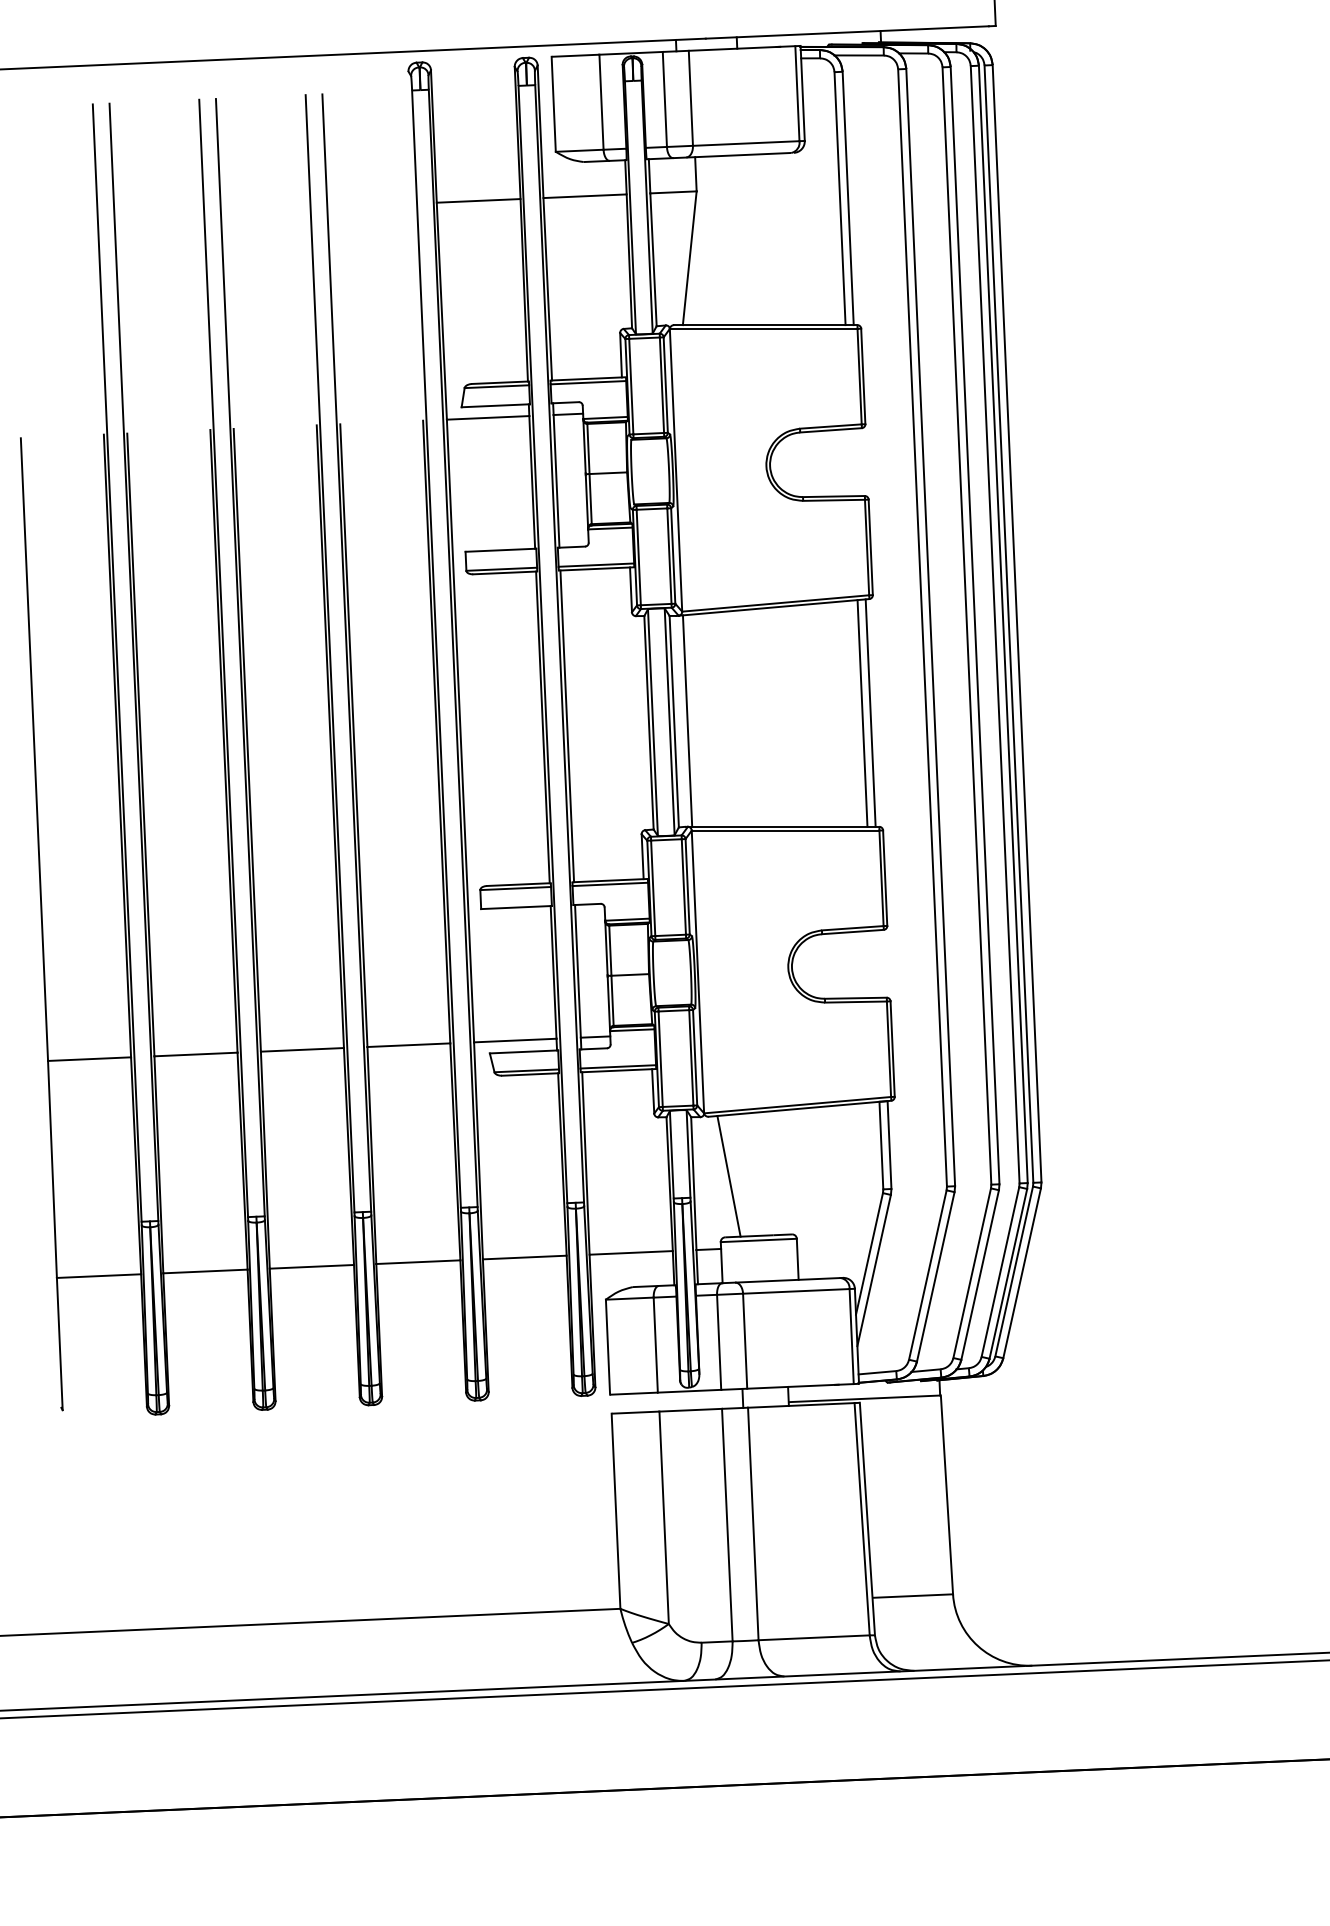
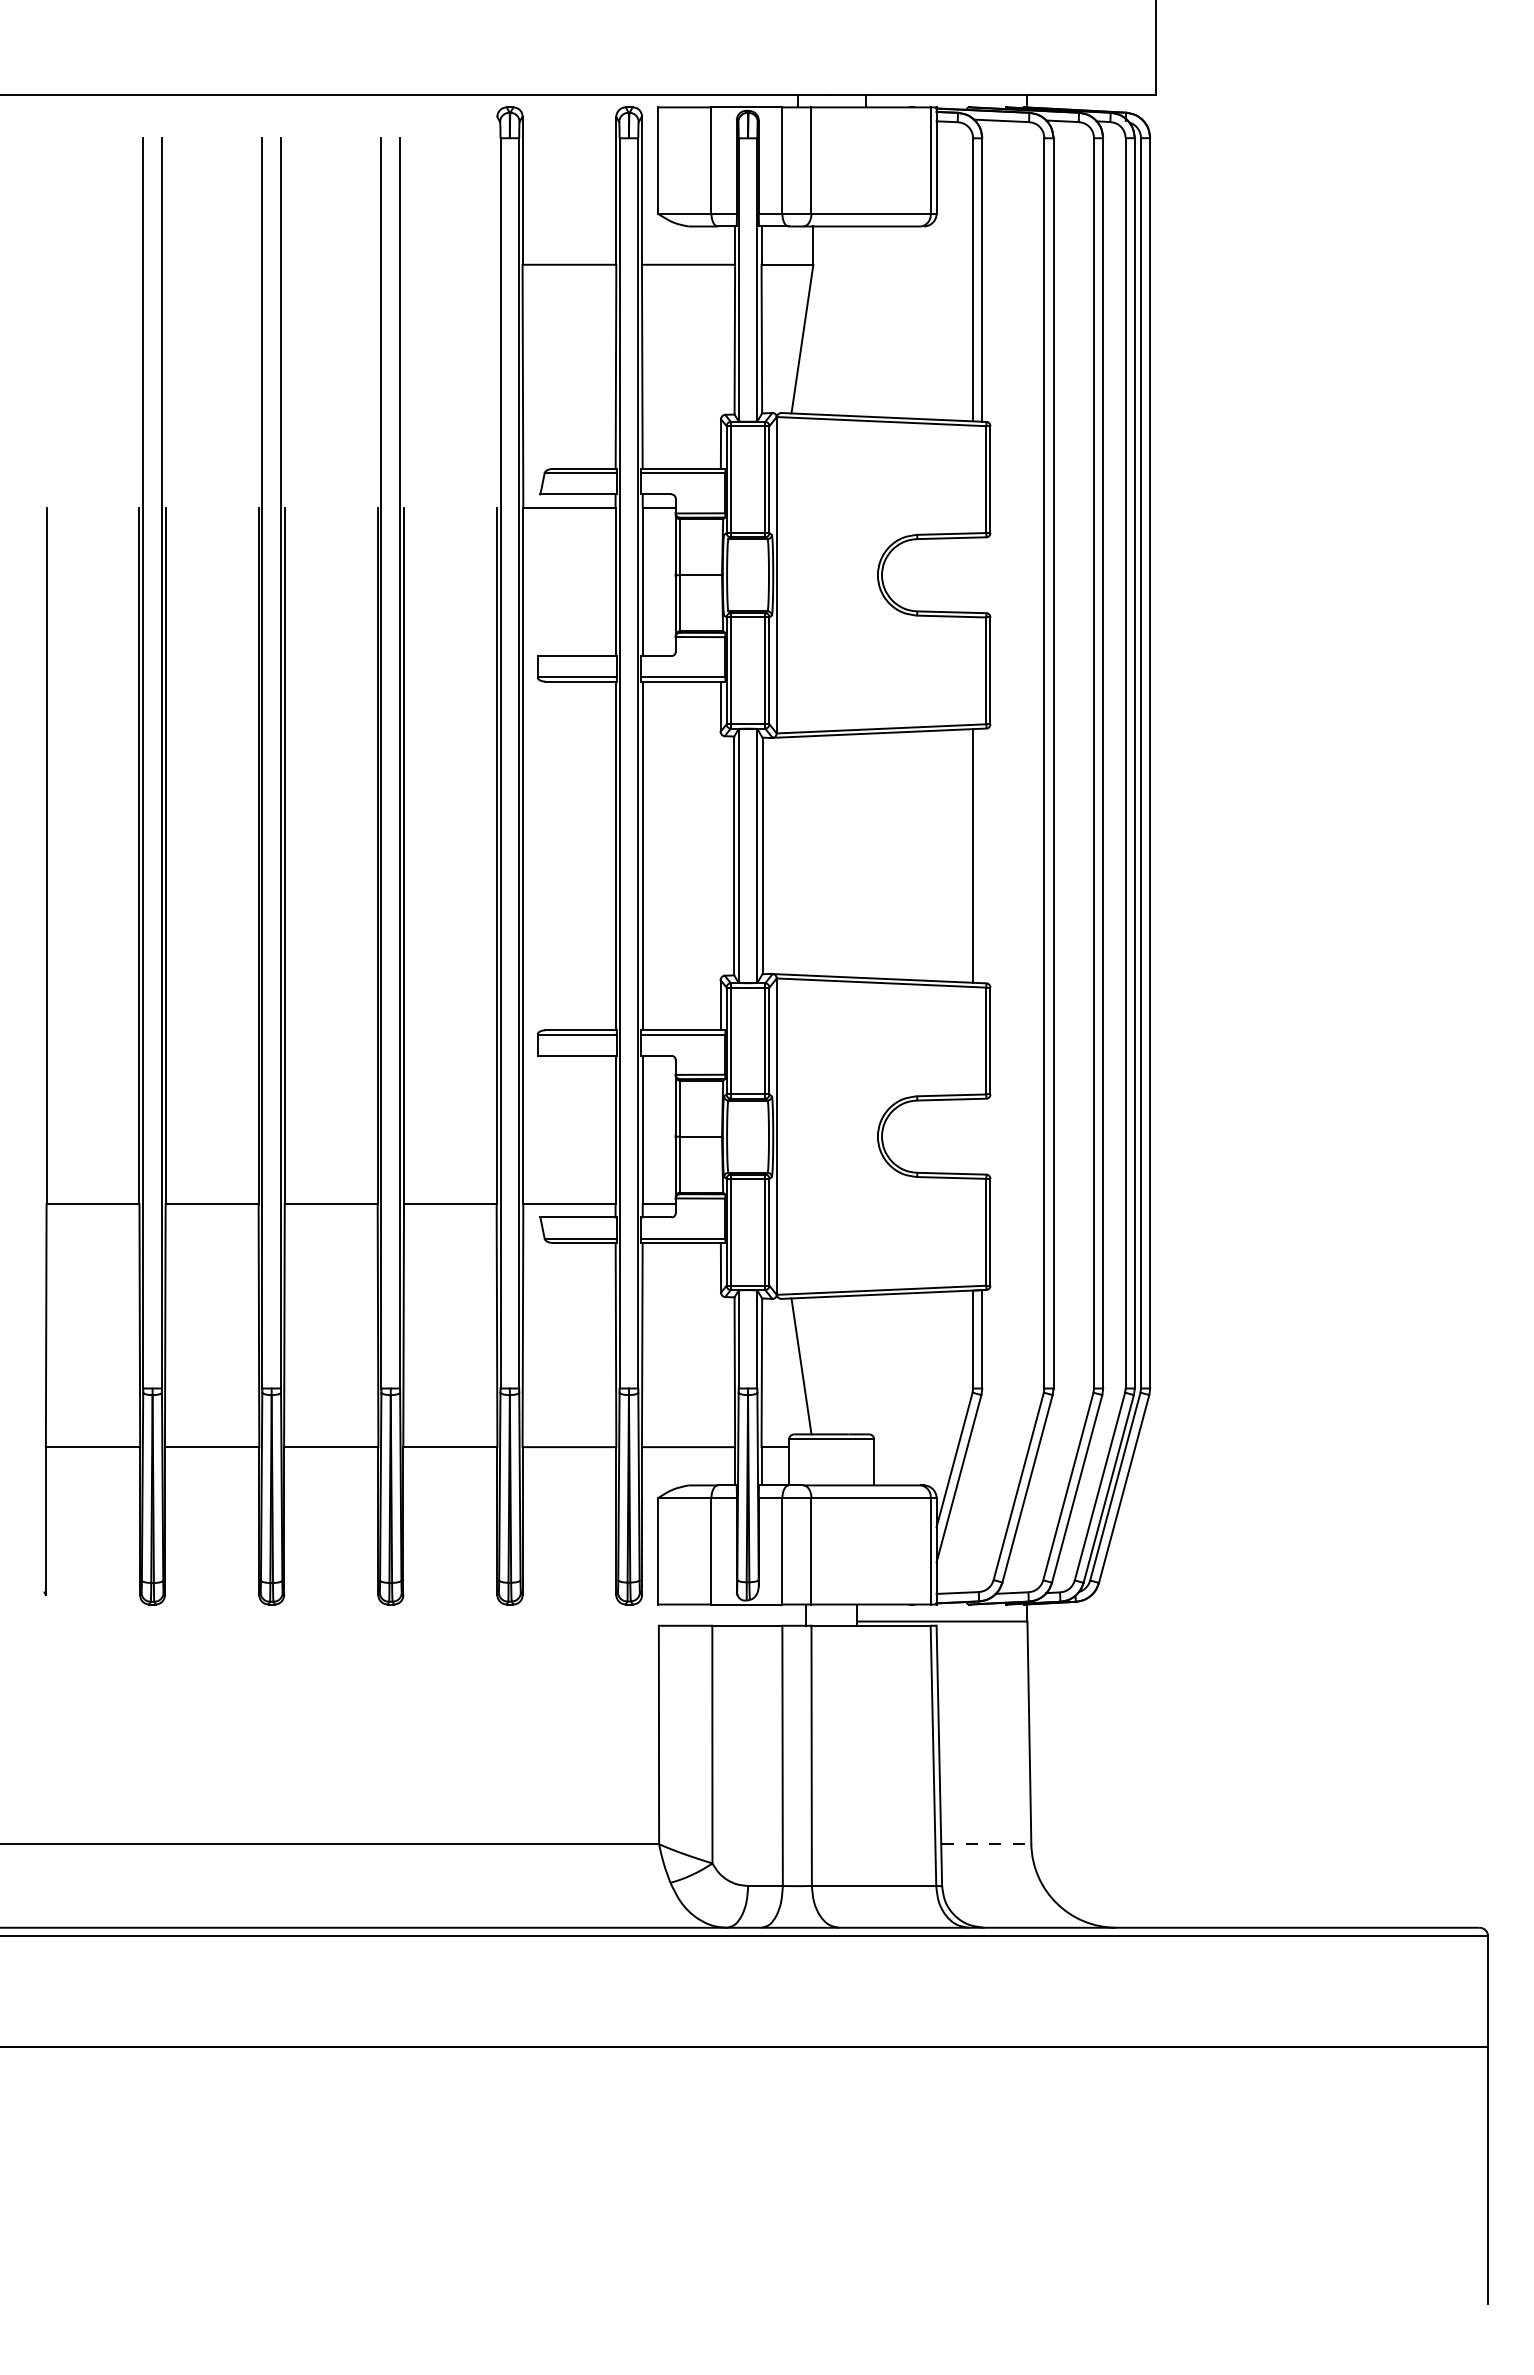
line: (870, 712) -> (982, 855), removed
line: (687, 720) -> (777, 855), removed
line: (912, 1596) -> (986, 1844), solid -> dashed

